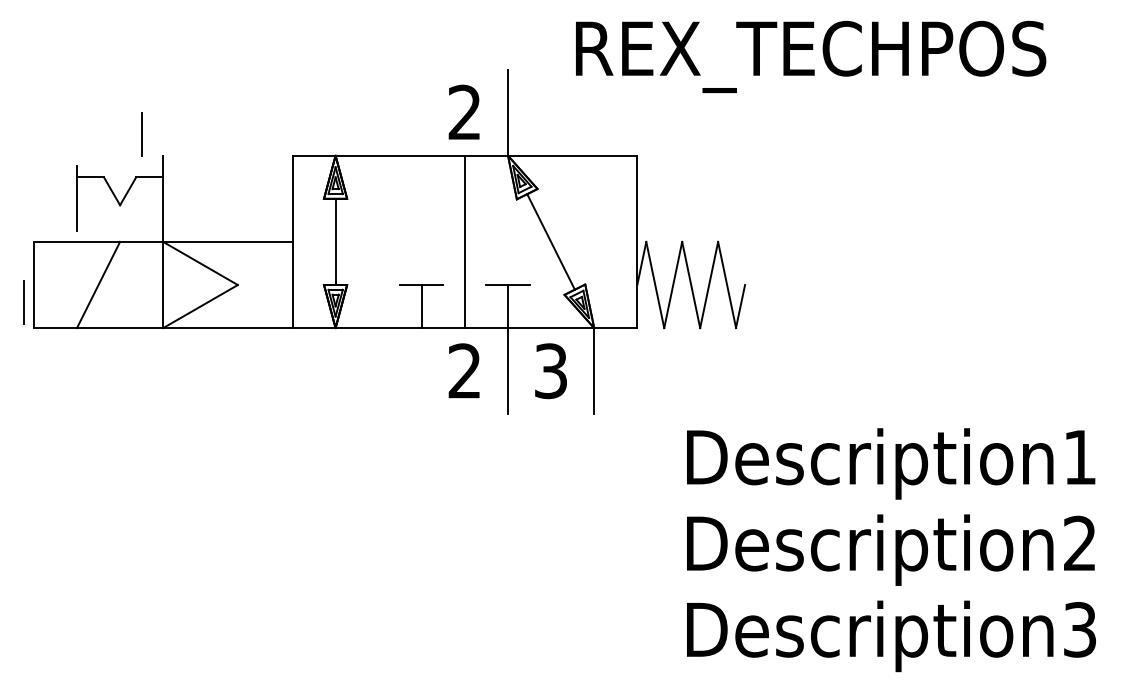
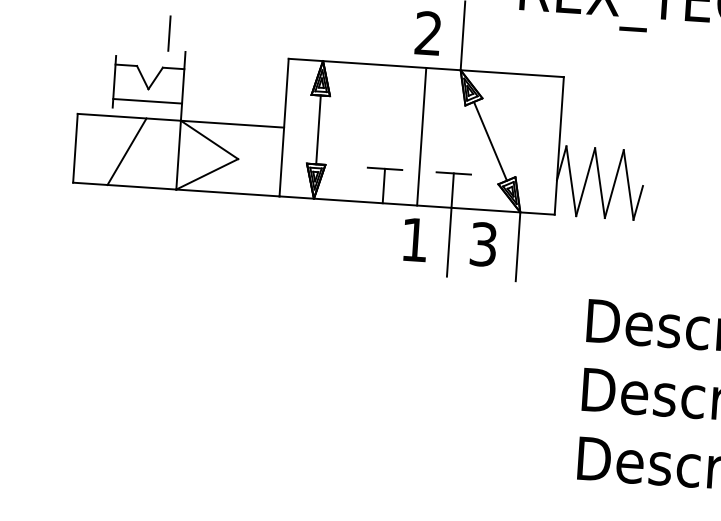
line: (120, 220) -> (147, 101), added
line: (23, 302) -> (66, 161), removed
text: (464, 370) -> (414, 239), 2 -> 1

